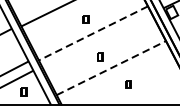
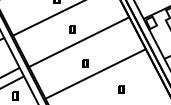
line: (93, 33) -> (79, 42), dashed -> solid
line: (111, 67) -> (95, 73), dashed -> solid
part: (128, 84) -> (121, 89), moved

